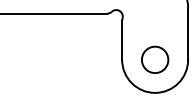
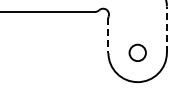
line: (187, 33) -> (166, 29), solid -> dashed
line: (122, 41) -> (108, 36), solid -> dashed
circle: (154, 59) -> (137, 52), size x0.7

